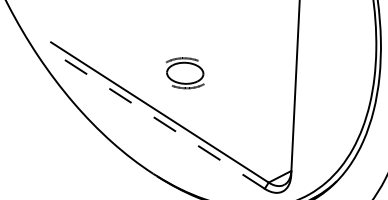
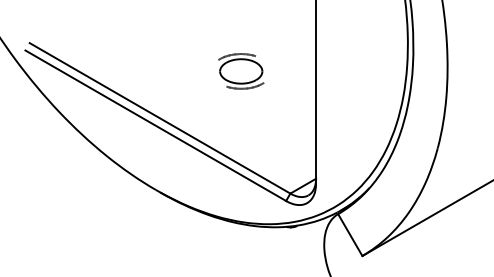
part: (185, 73) -> (241, 71), moved
line: (155, 118) -> (155, 125), dashed -> solid

